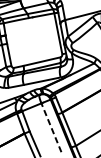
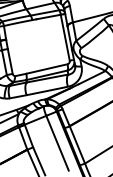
line: (51, 128) -> (57, 143), dashed -> solid

